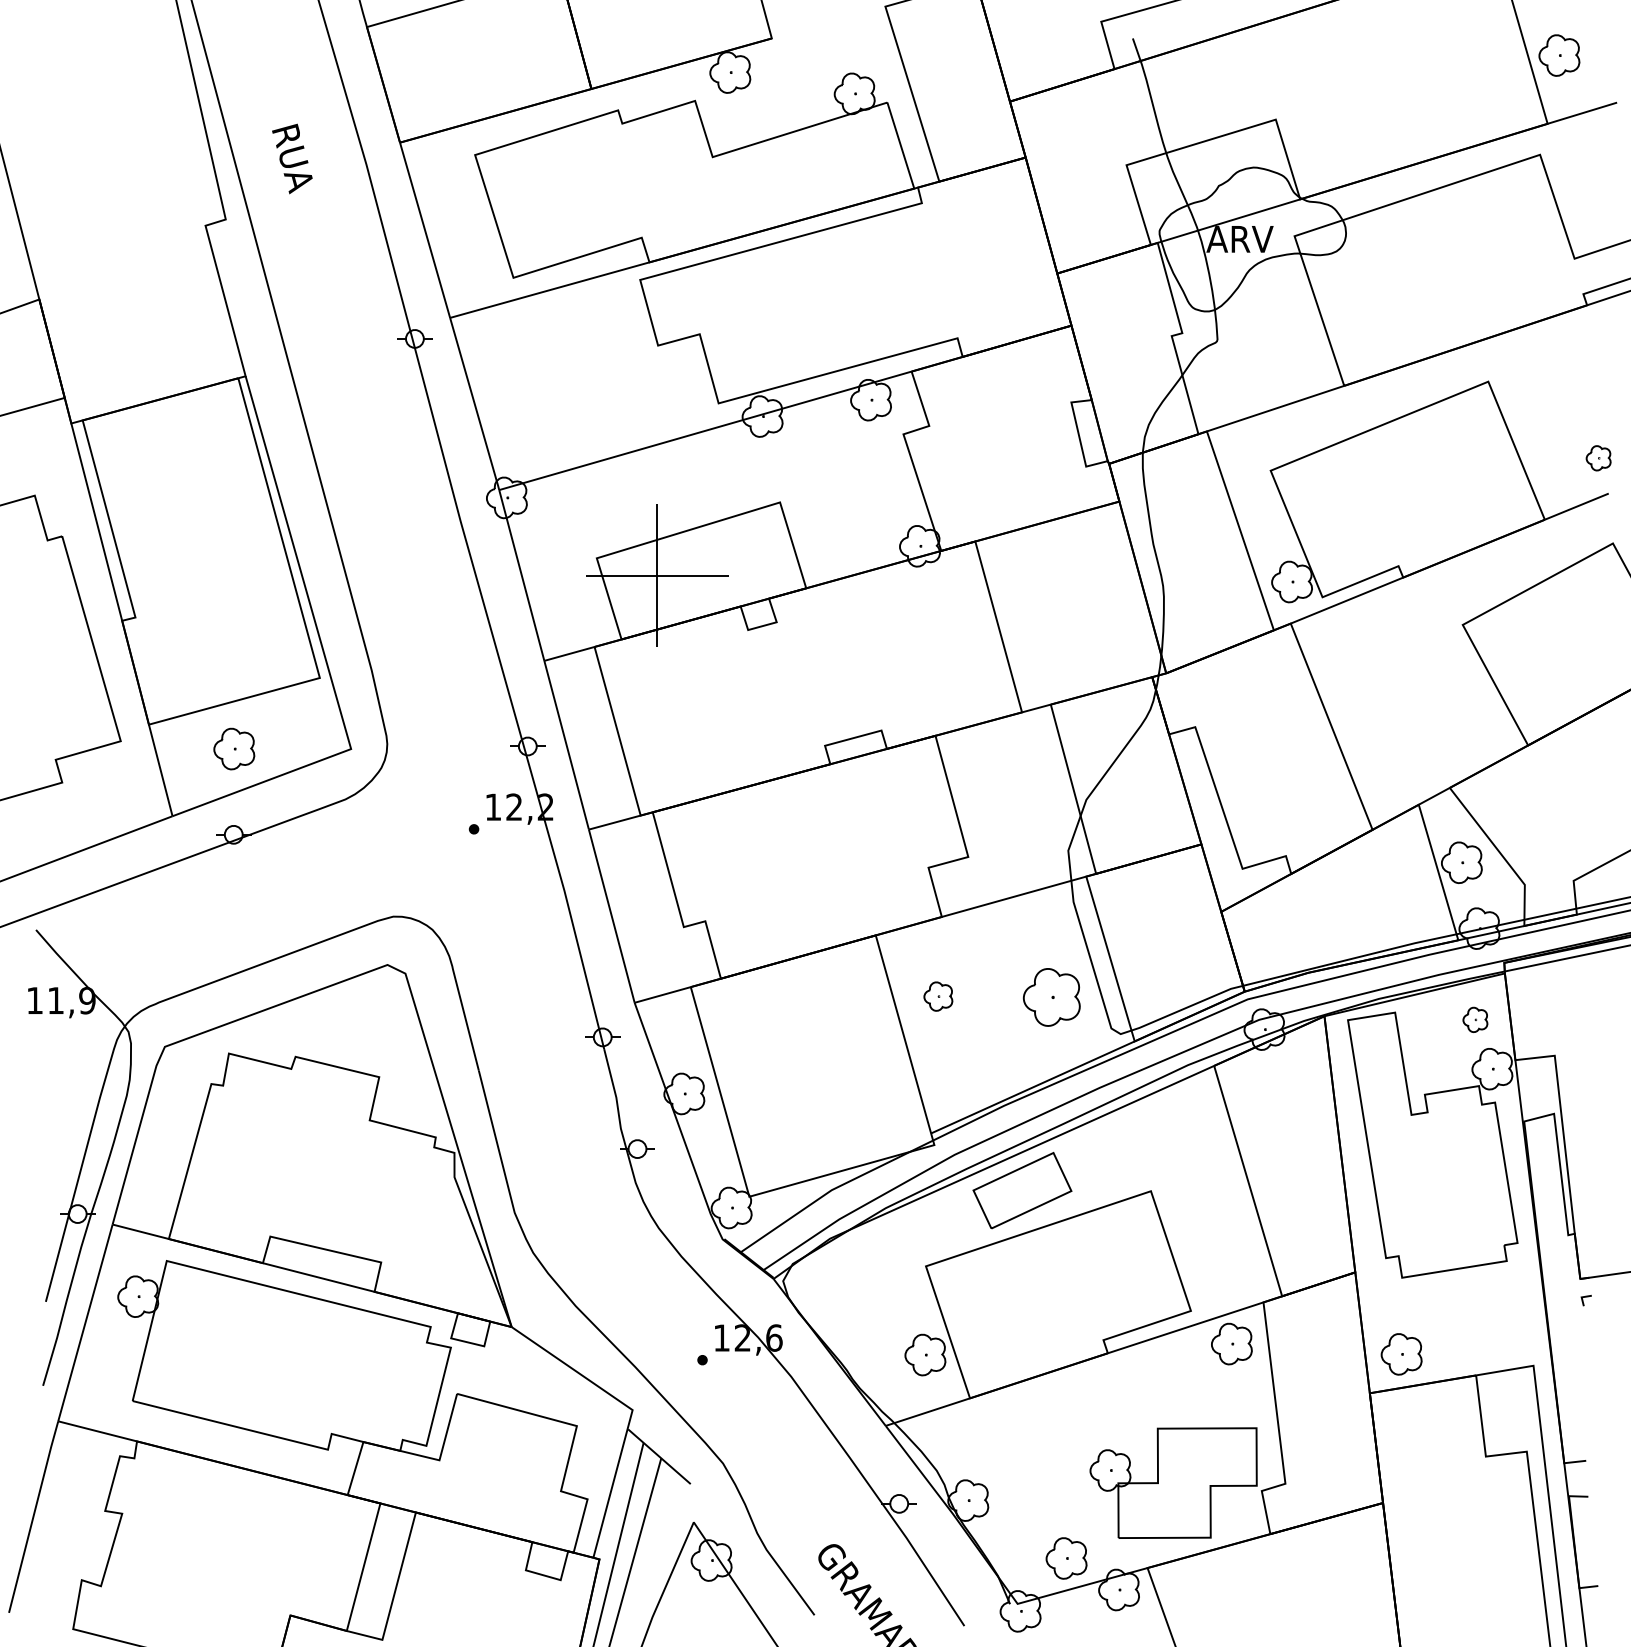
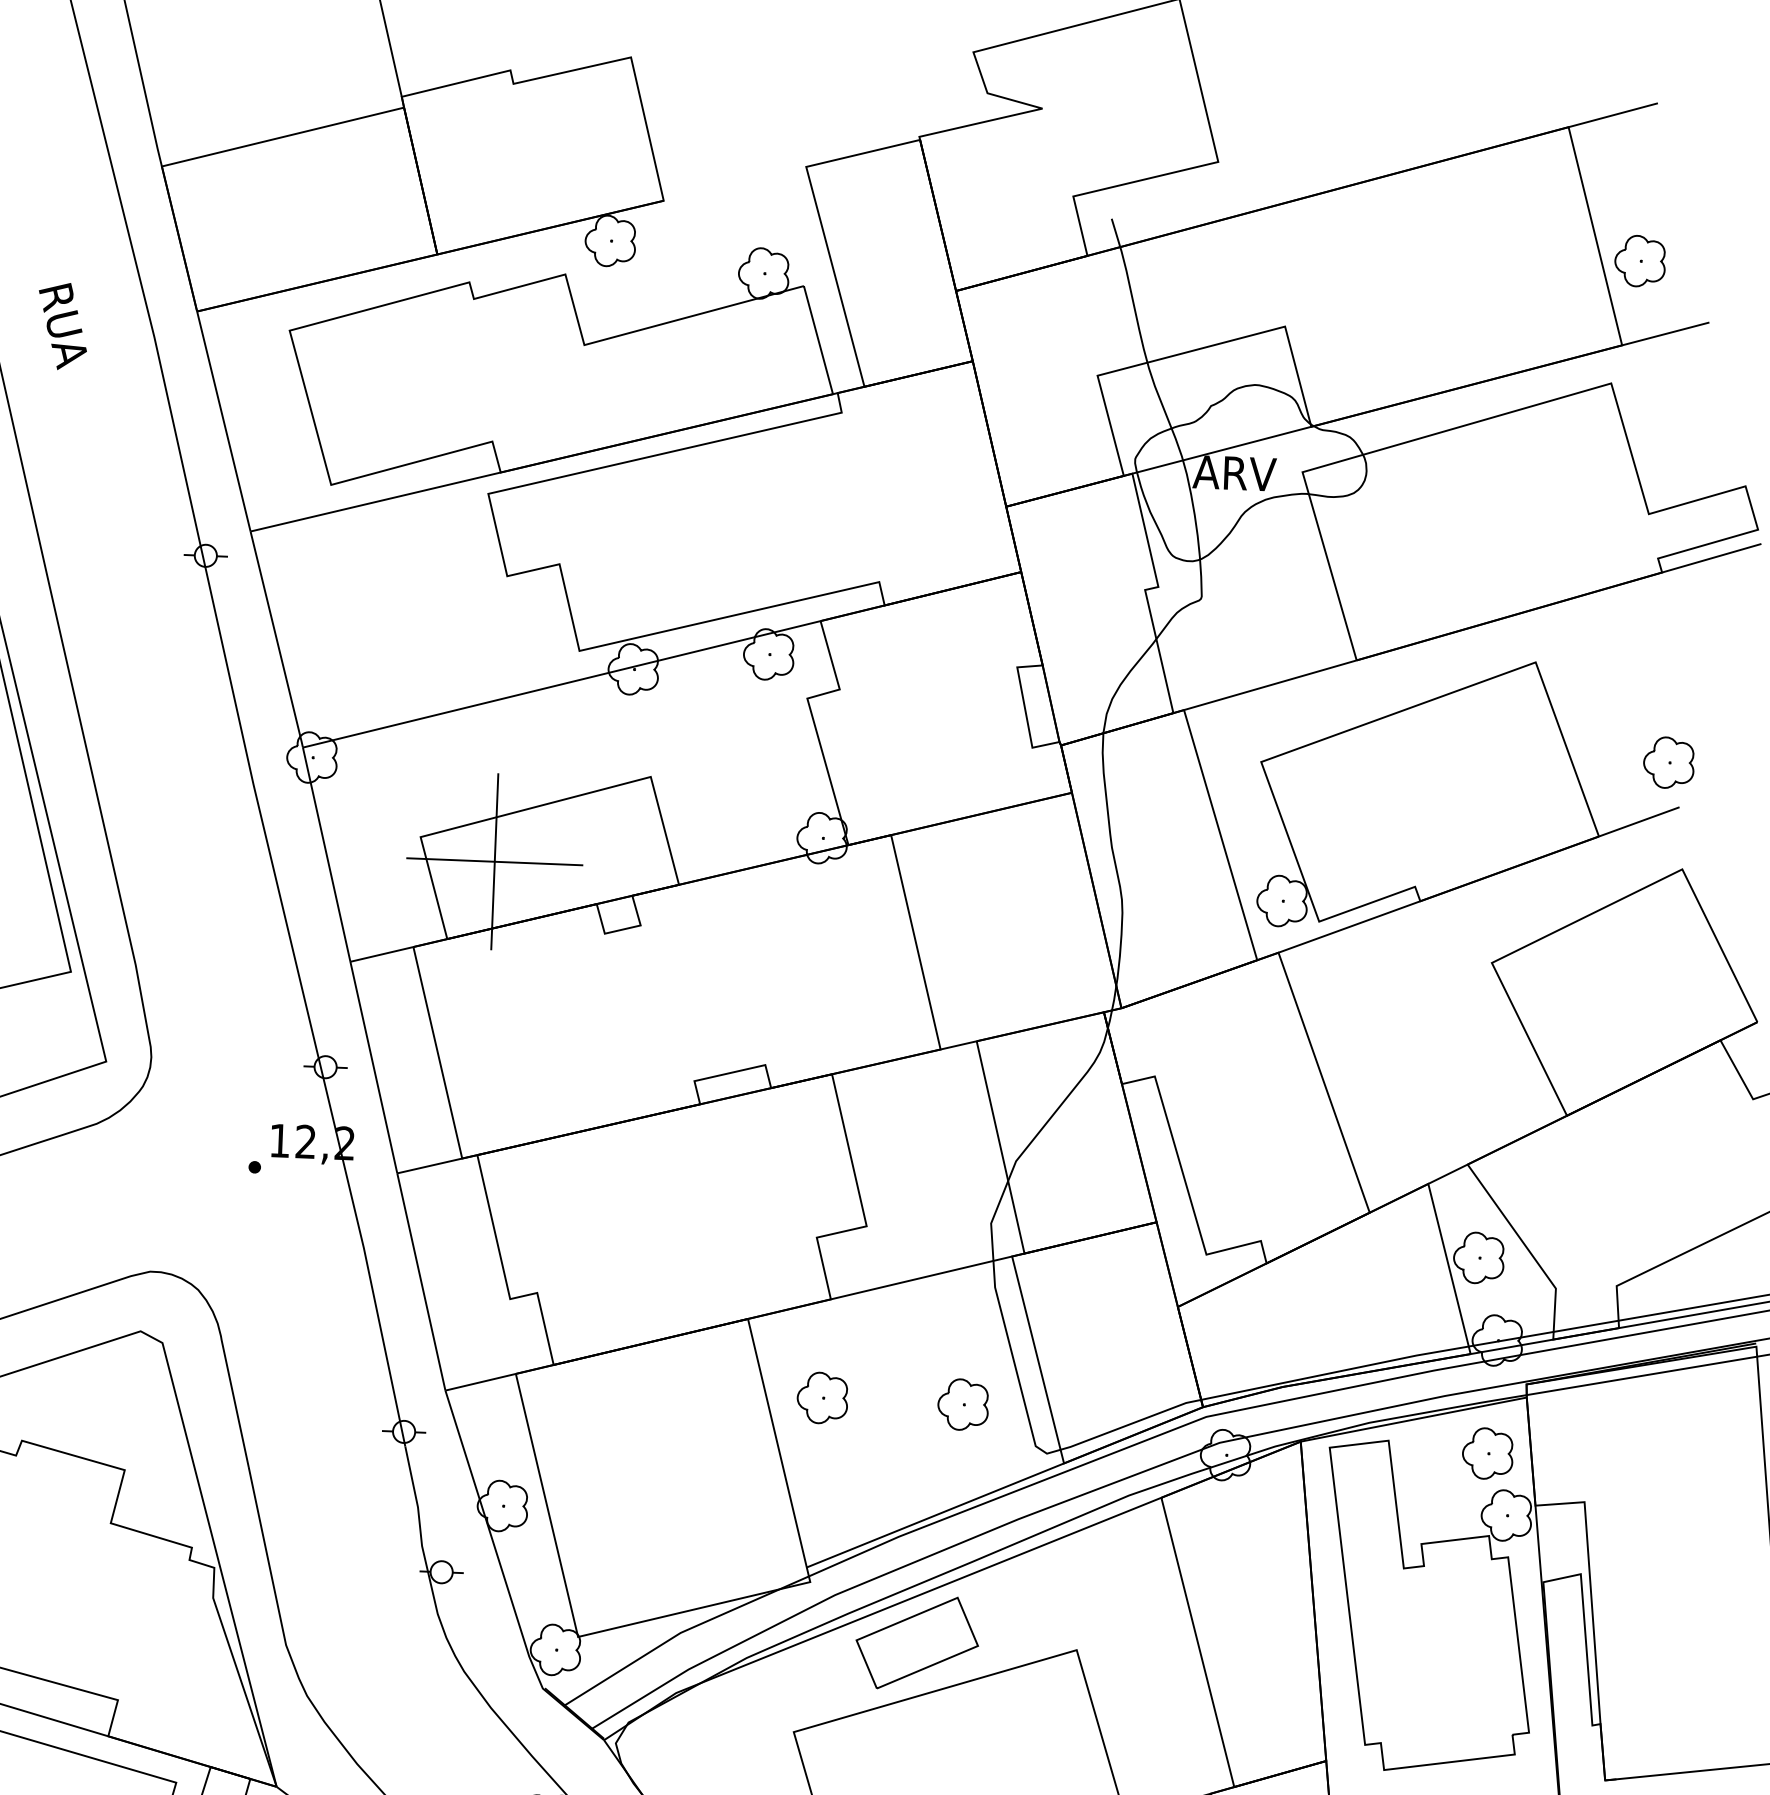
part: (1598, 458) -> (1668, 763), size x1.67
part: (938, 996) -> (822, 1397), size x1.43
part: (1051, 997) -> (962, 1404), size x0.71
part: (1475, 1019) -> (1487, 1453), size x1.67

